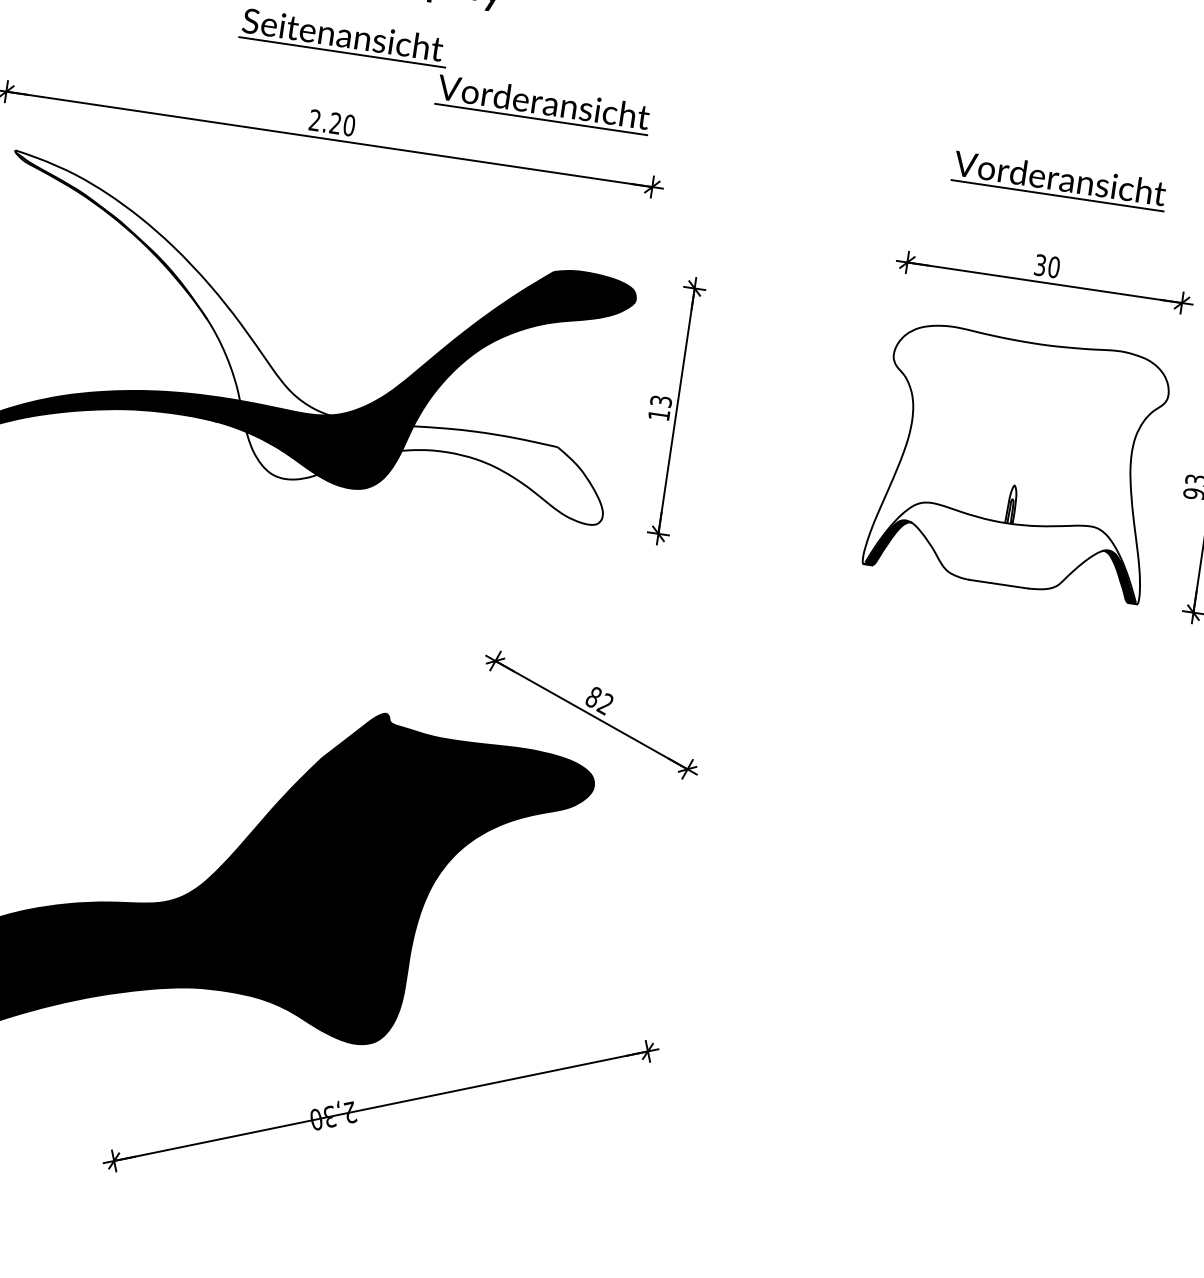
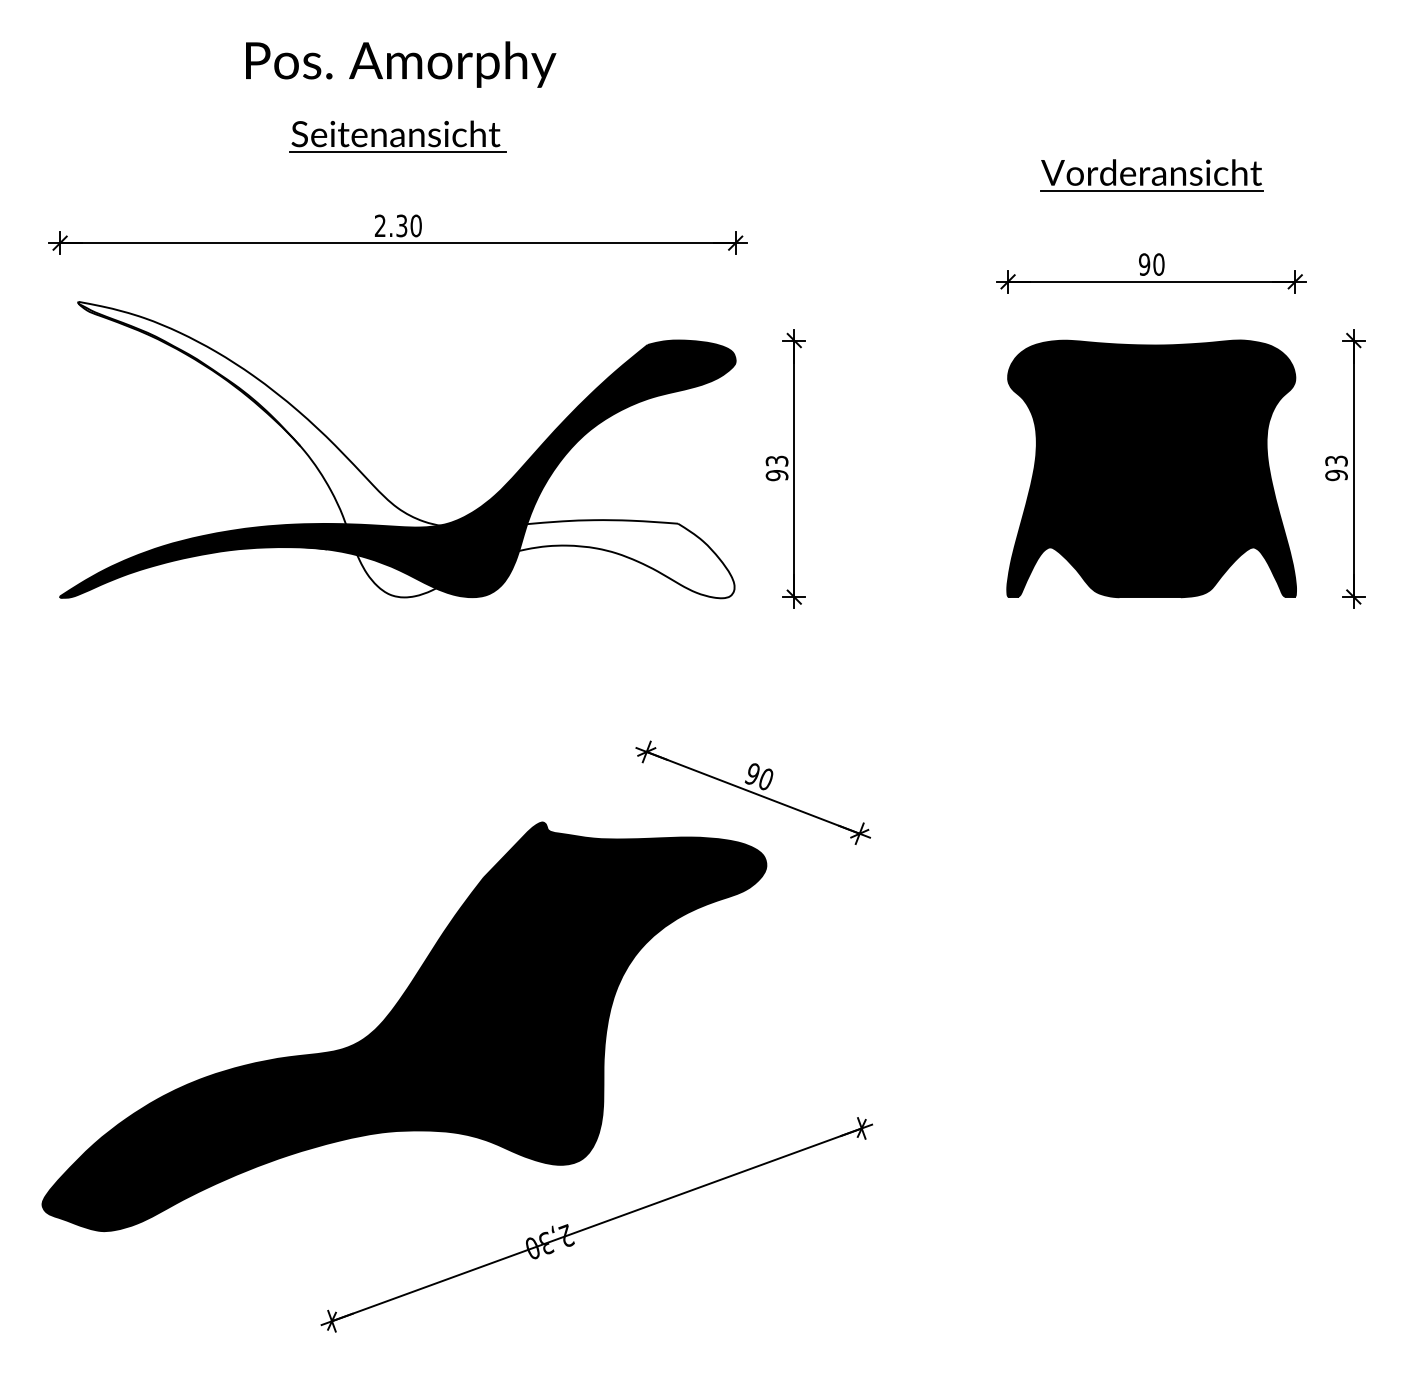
part: (543, 104) -> (611, 175), removed
text: (335, 123) -> (401, 226), 2.20 -> 2.30
text: (1040, 265) -> (1144, 264), 30 -> 90
text: (658, 415) -> (776, 475), 13 -> 93
fill: (1018, 461) -> (1151, 468), added
text: (598, 701) -> (758, 777), 82 -> 90

